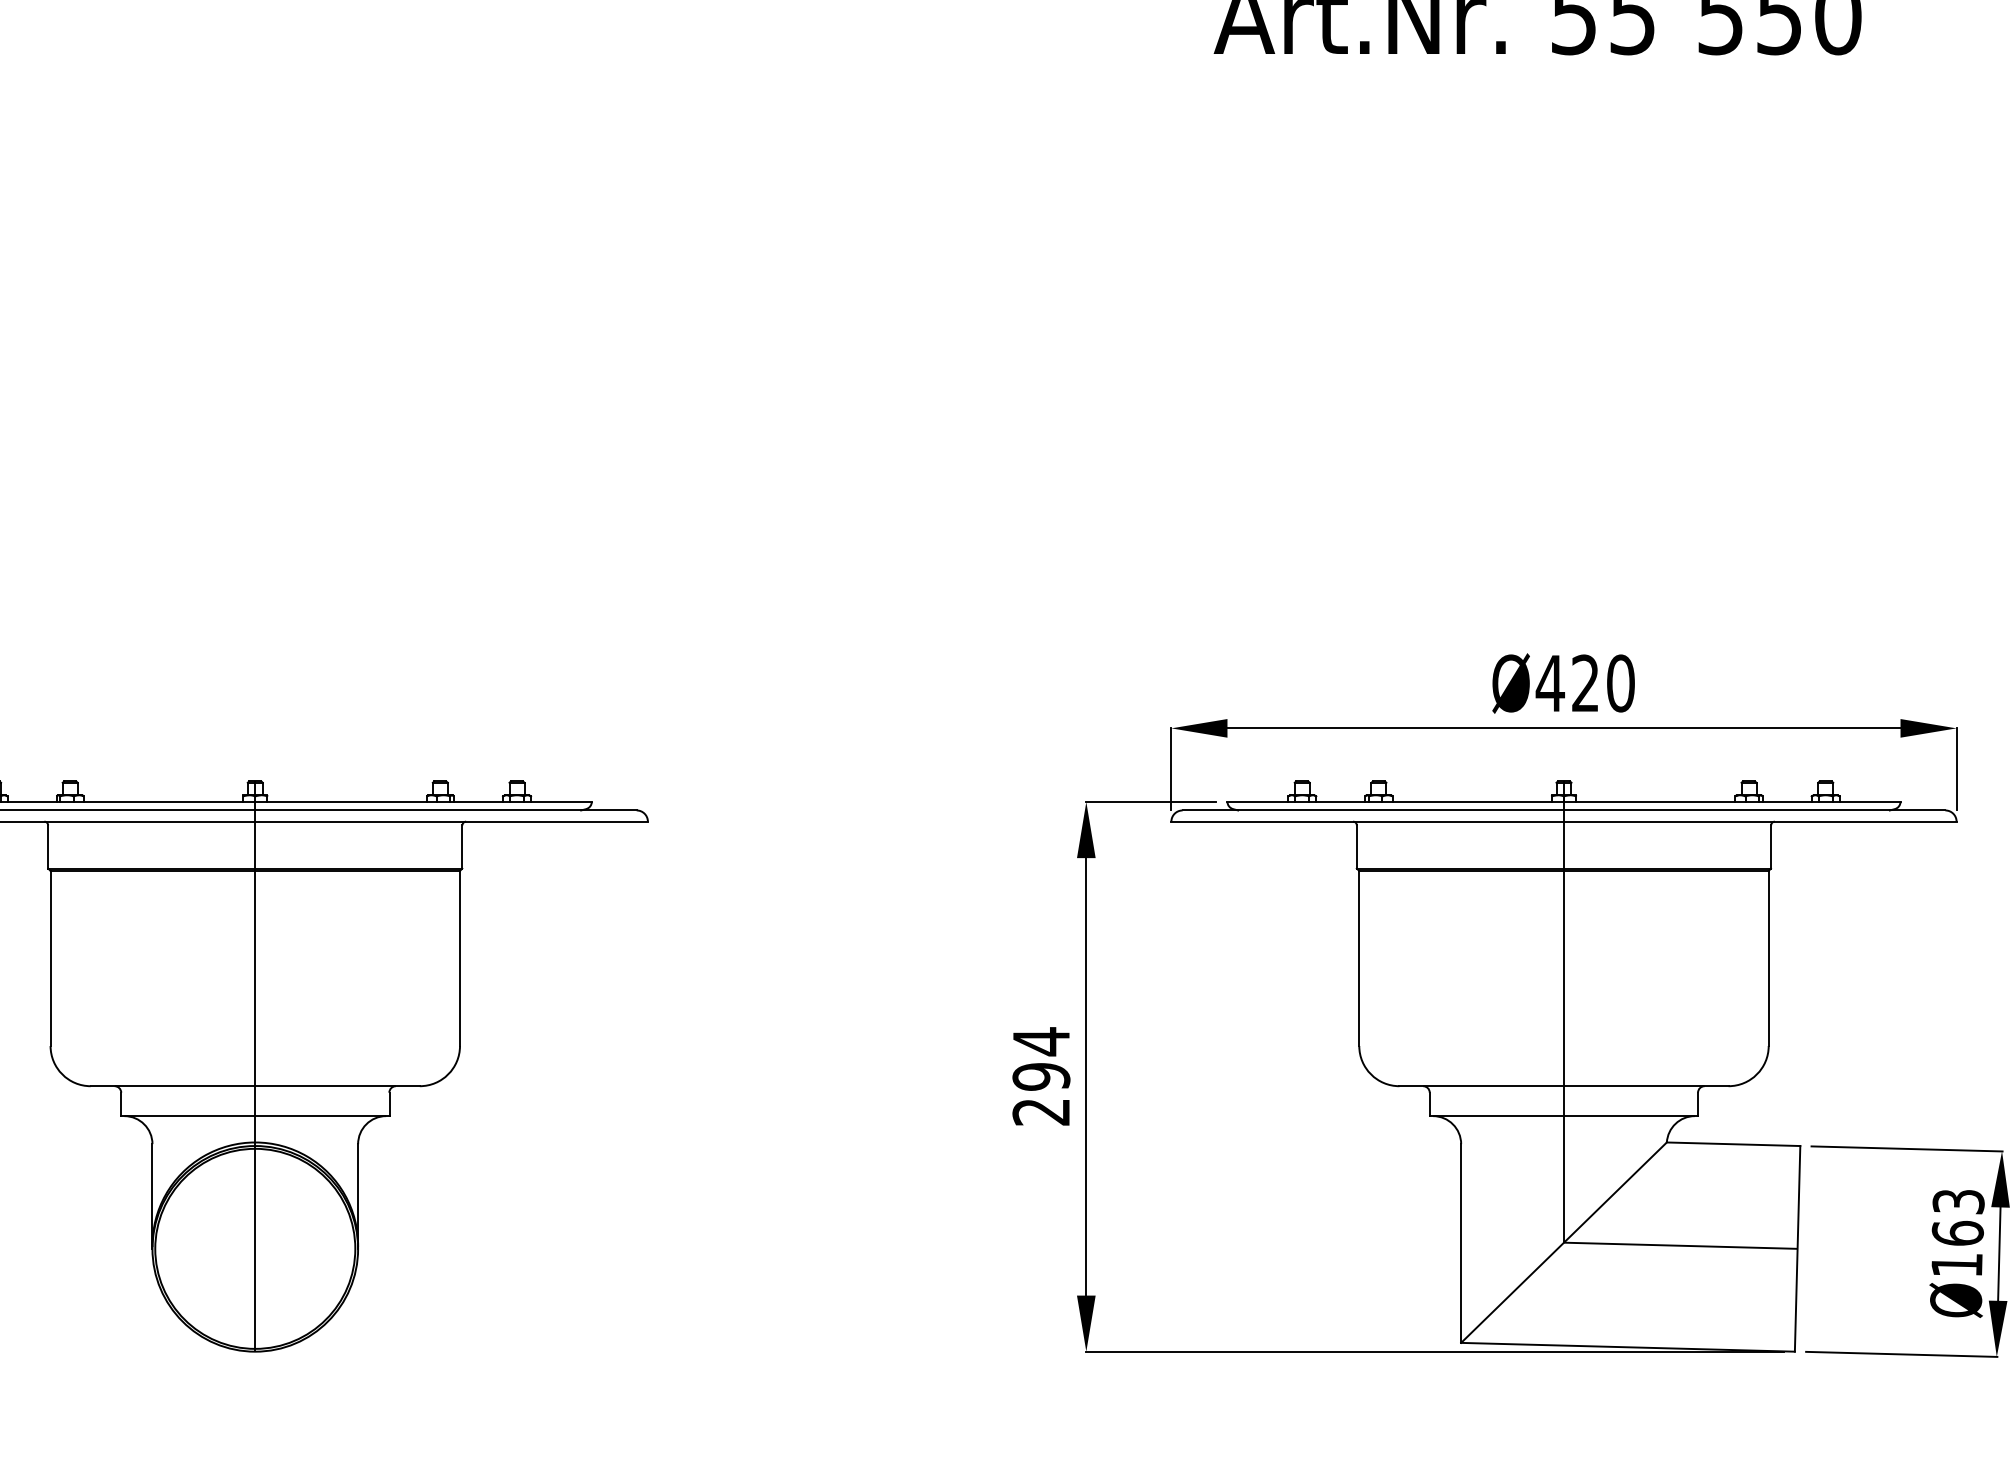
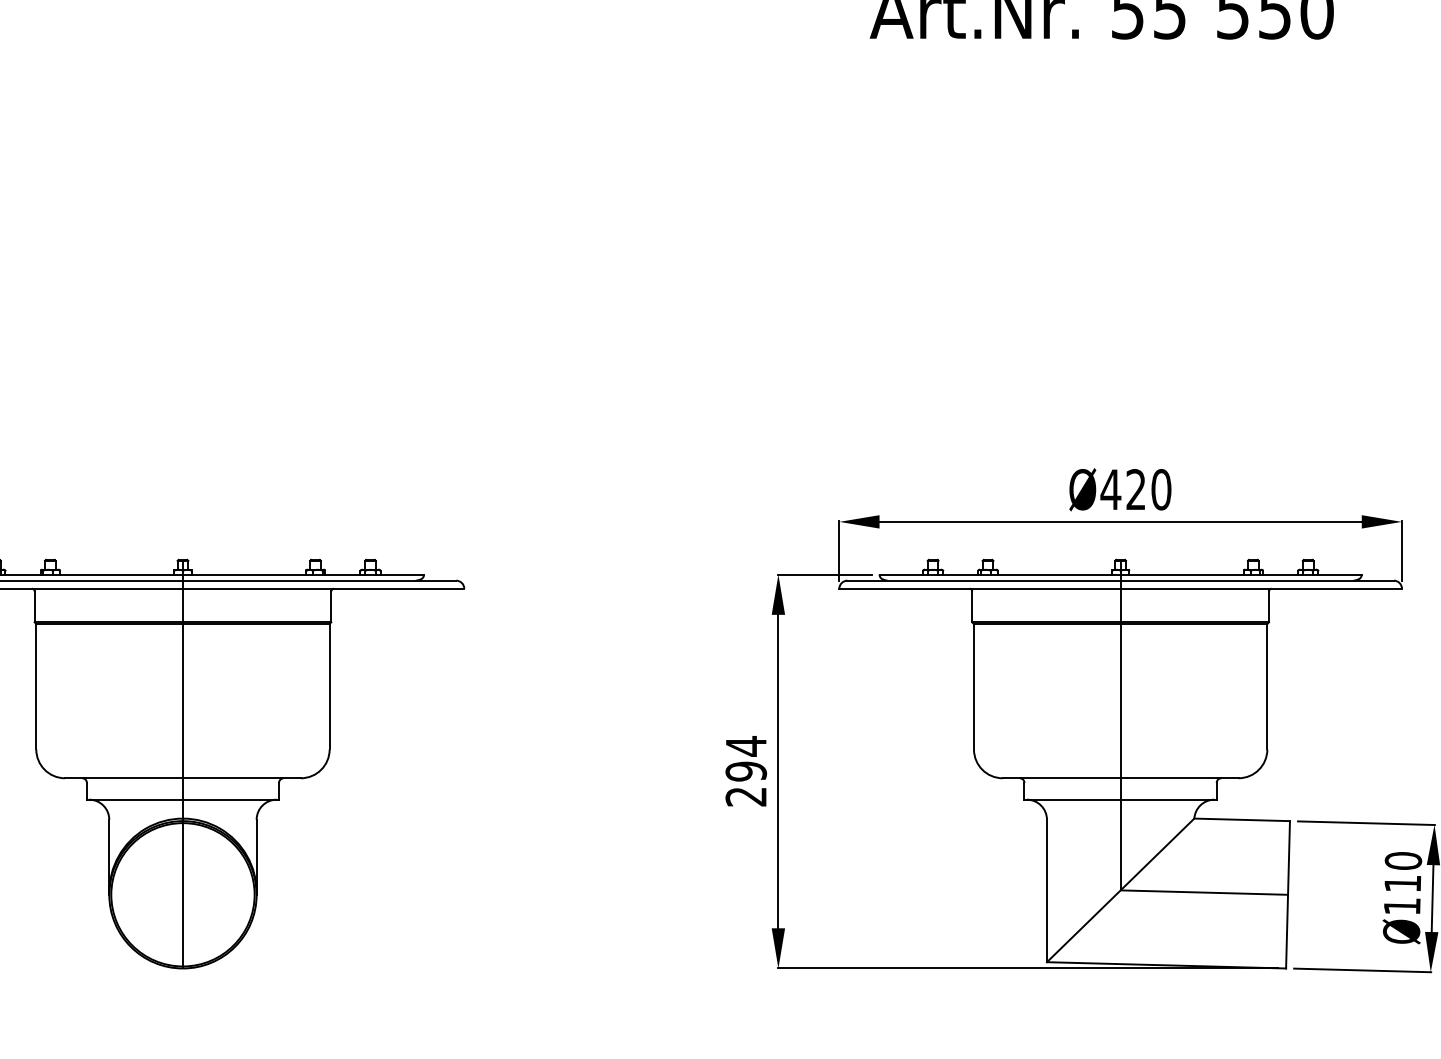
text: (1957, 1217) -> (1402, 872), Ø163 -> Ø110

